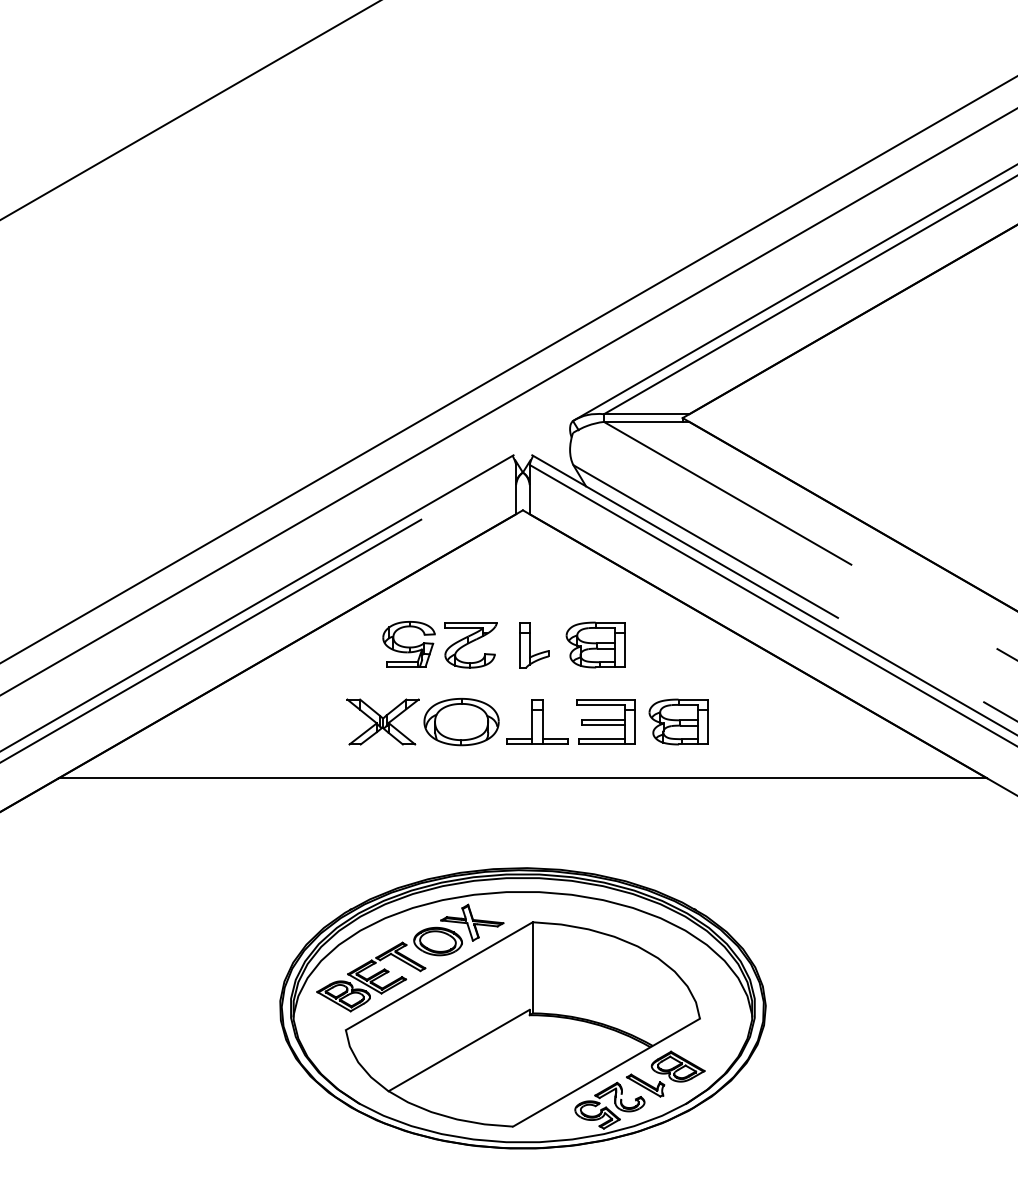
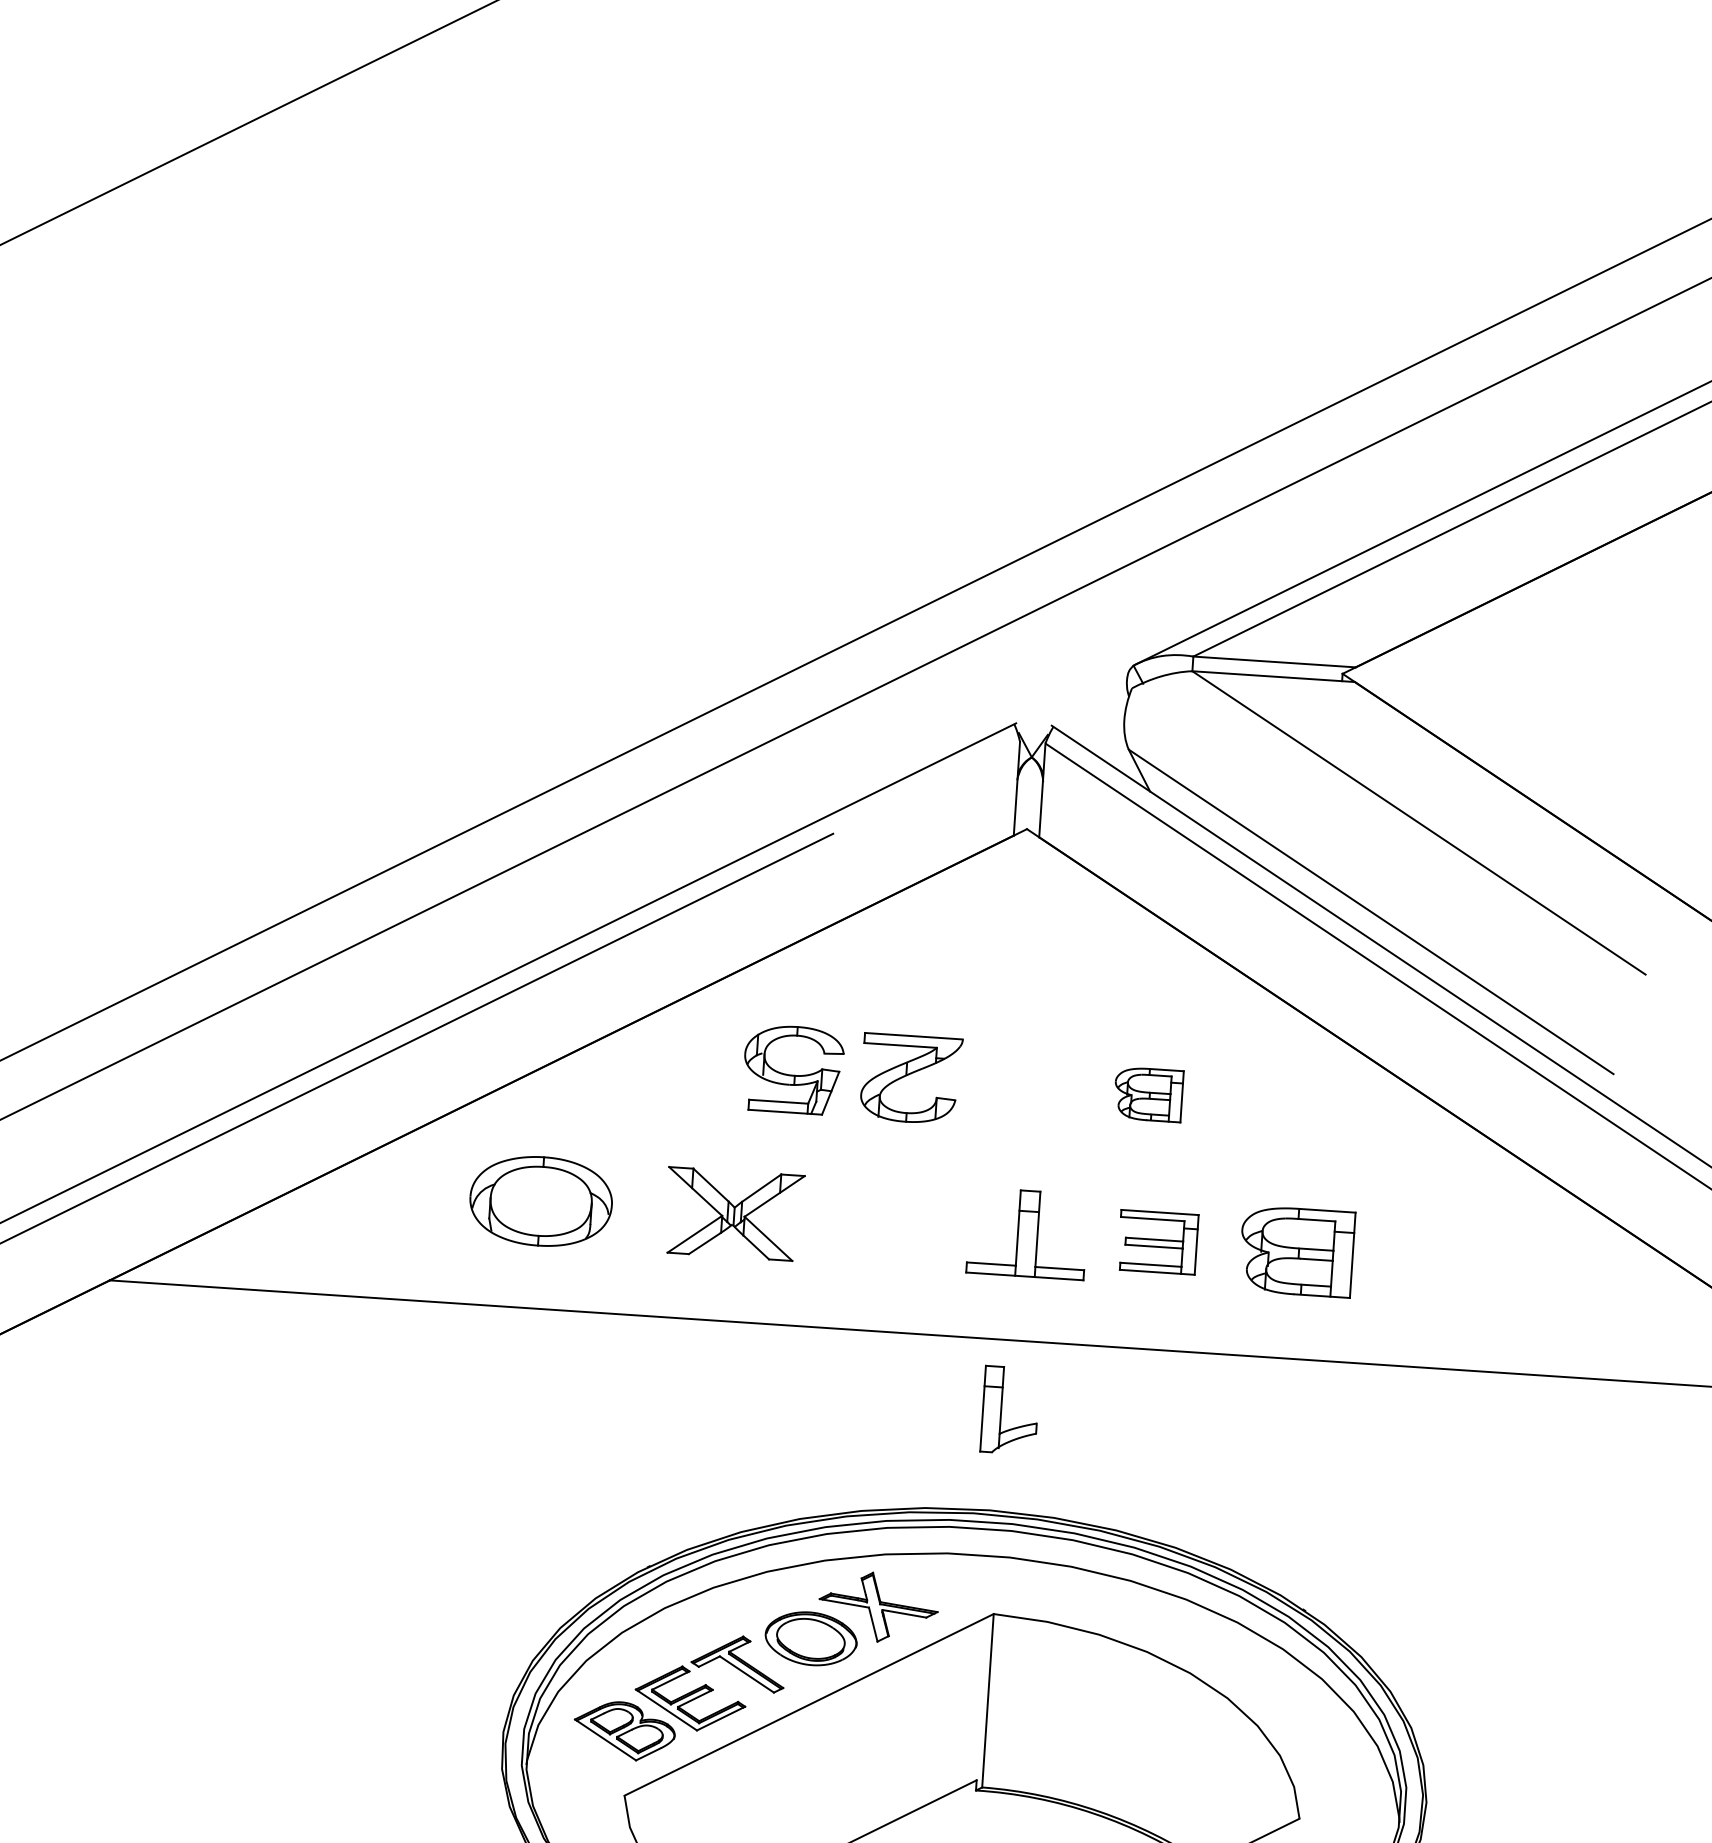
part: (595, 644) -> (1148, 1093), size x0.6
part: (534, 645) -> (1010, 1411), moved
part: (605, 721) -> (1157, 1241), size x0.7
part: (461, 722) -> (540, 1202), moved

